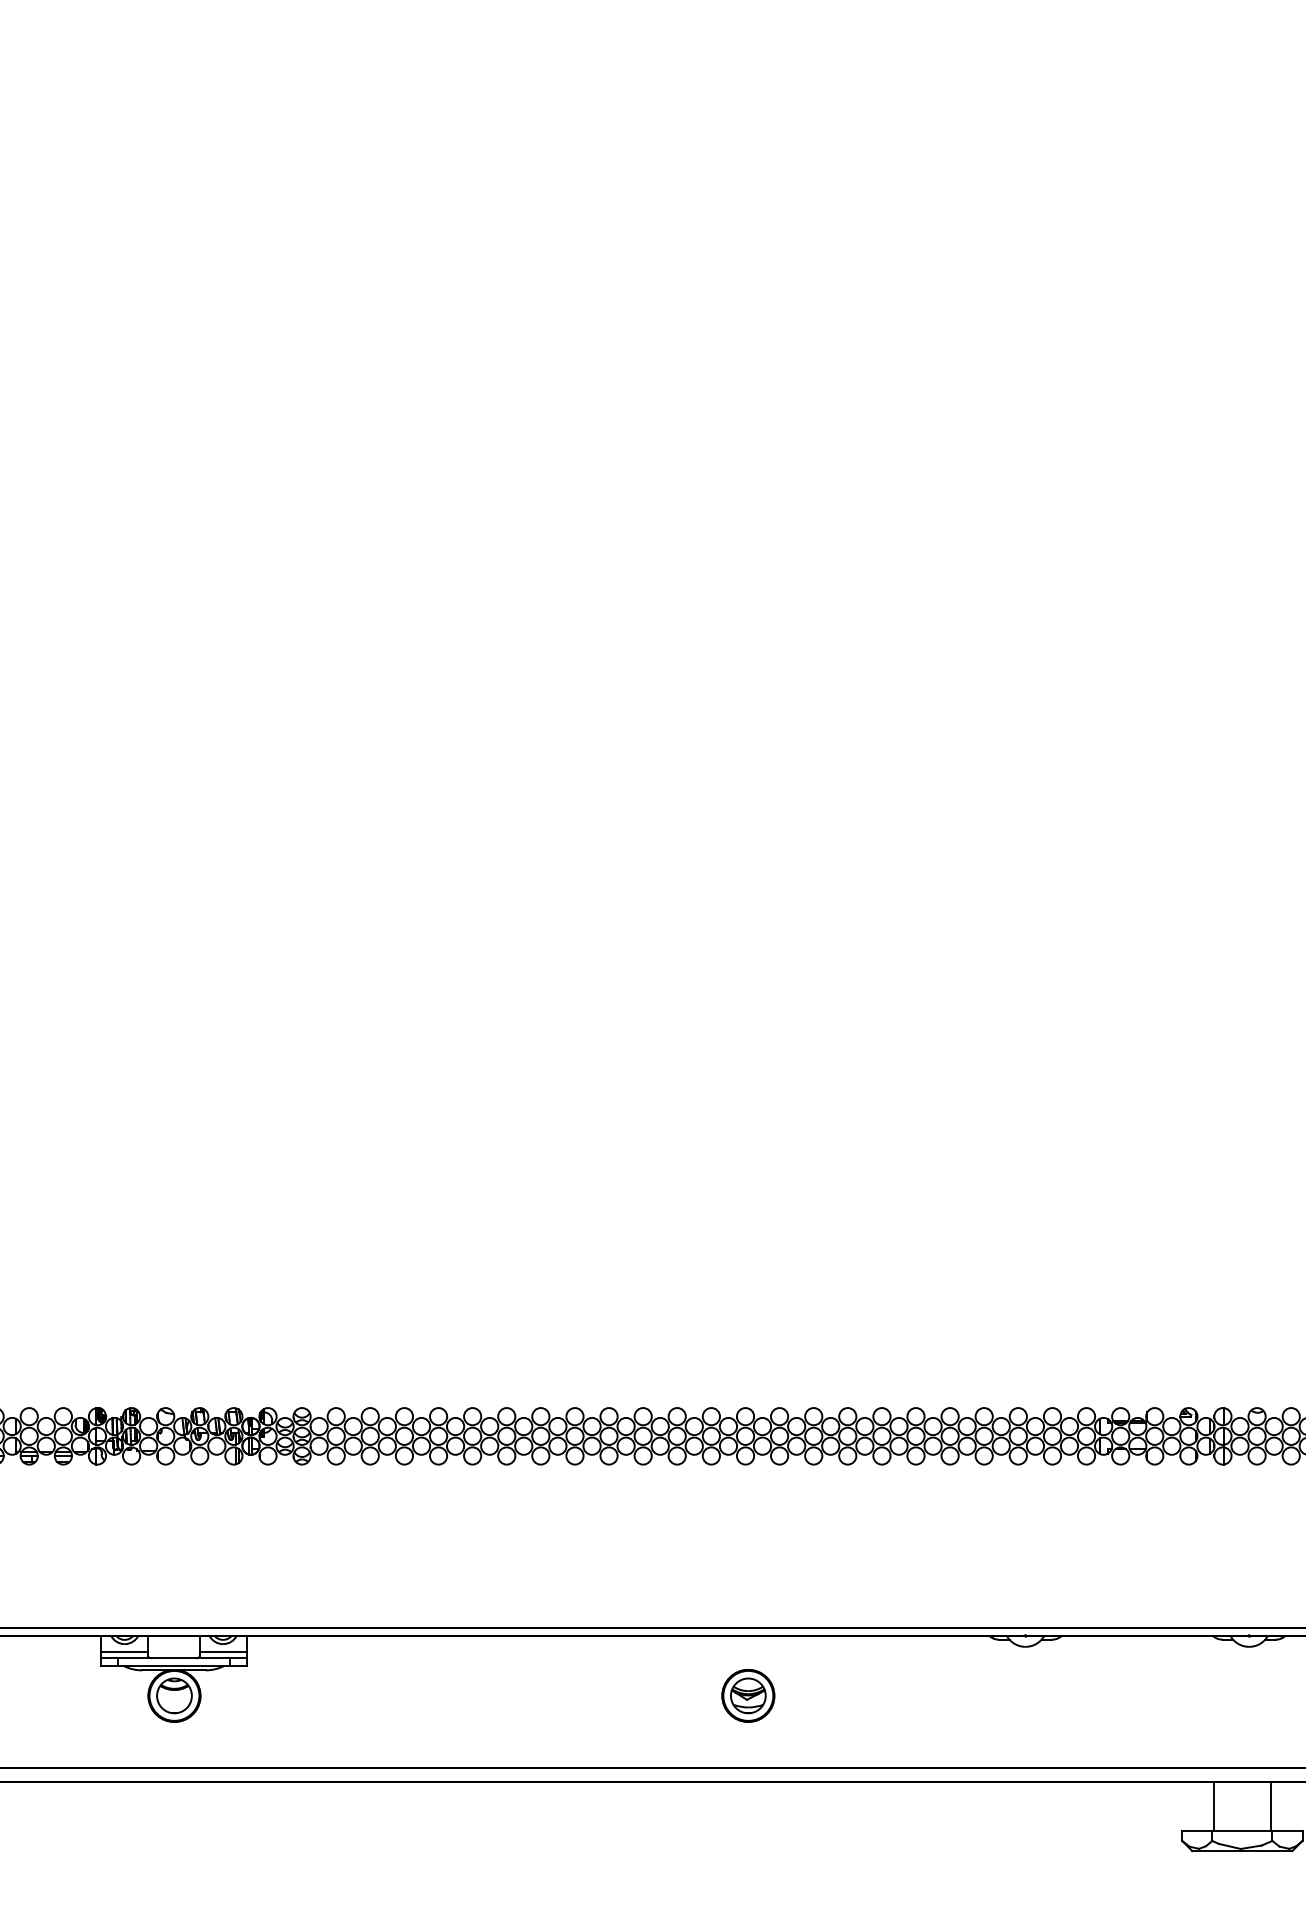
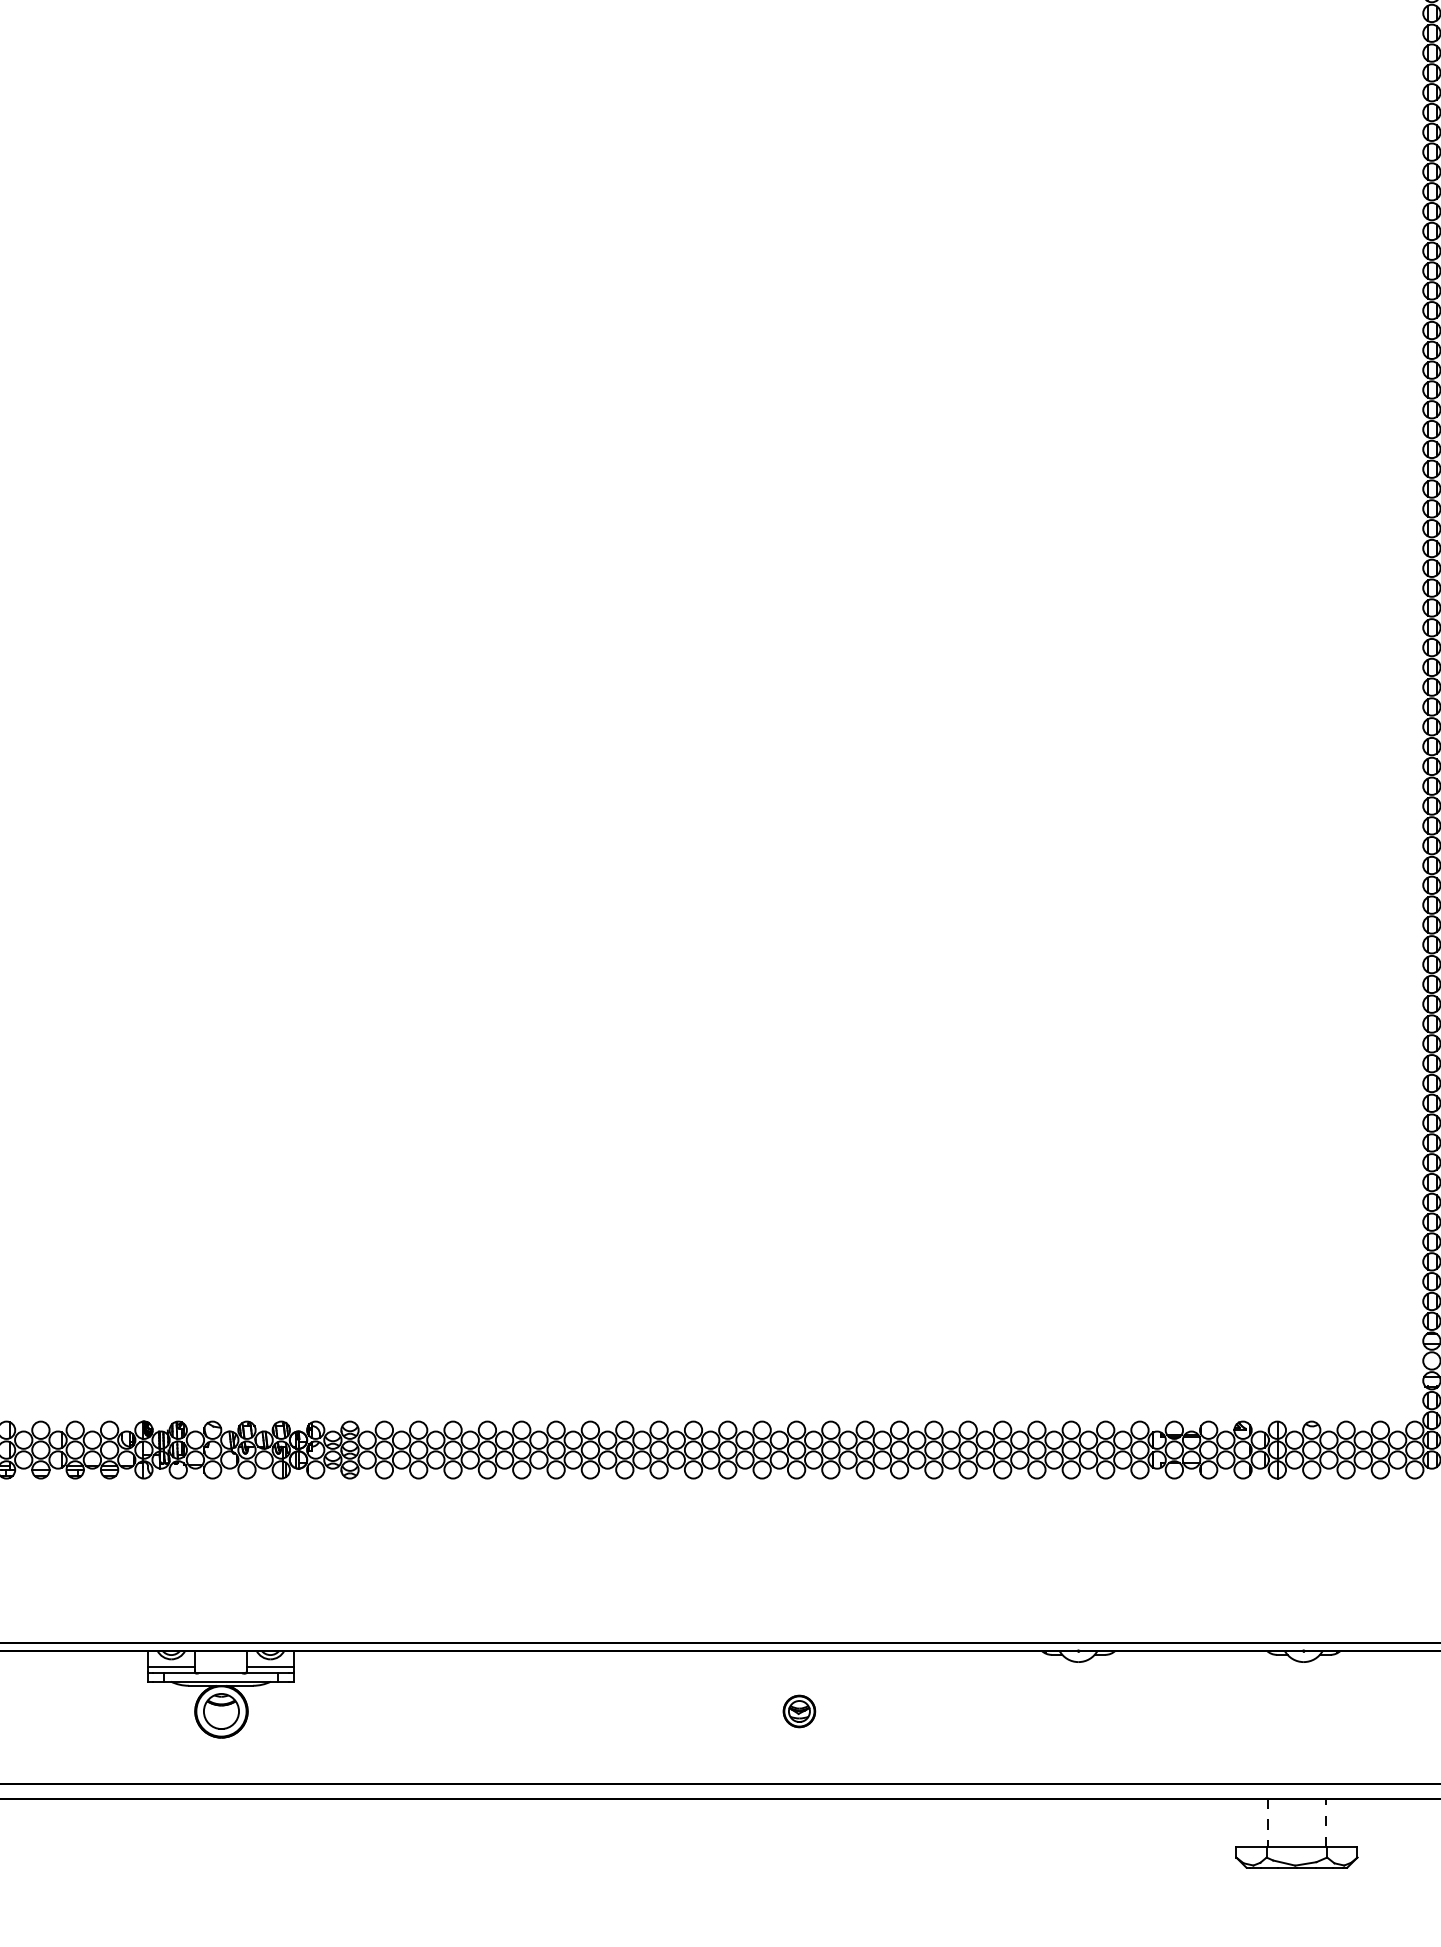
part: (748, 1695) -> (799, 1711), size x0.6
line: (1270, 1806) -> (1325, 1822), solid -> dashed
line: (1214, 1807) -> (1268, 1823), solid -> dashed

